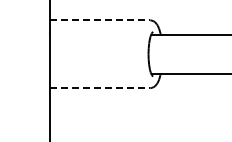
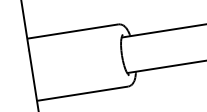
line: (100, 20) -> (73, 31), dashed -> solid
line: (100, 88) -> (82, 93), dashed -> solid

